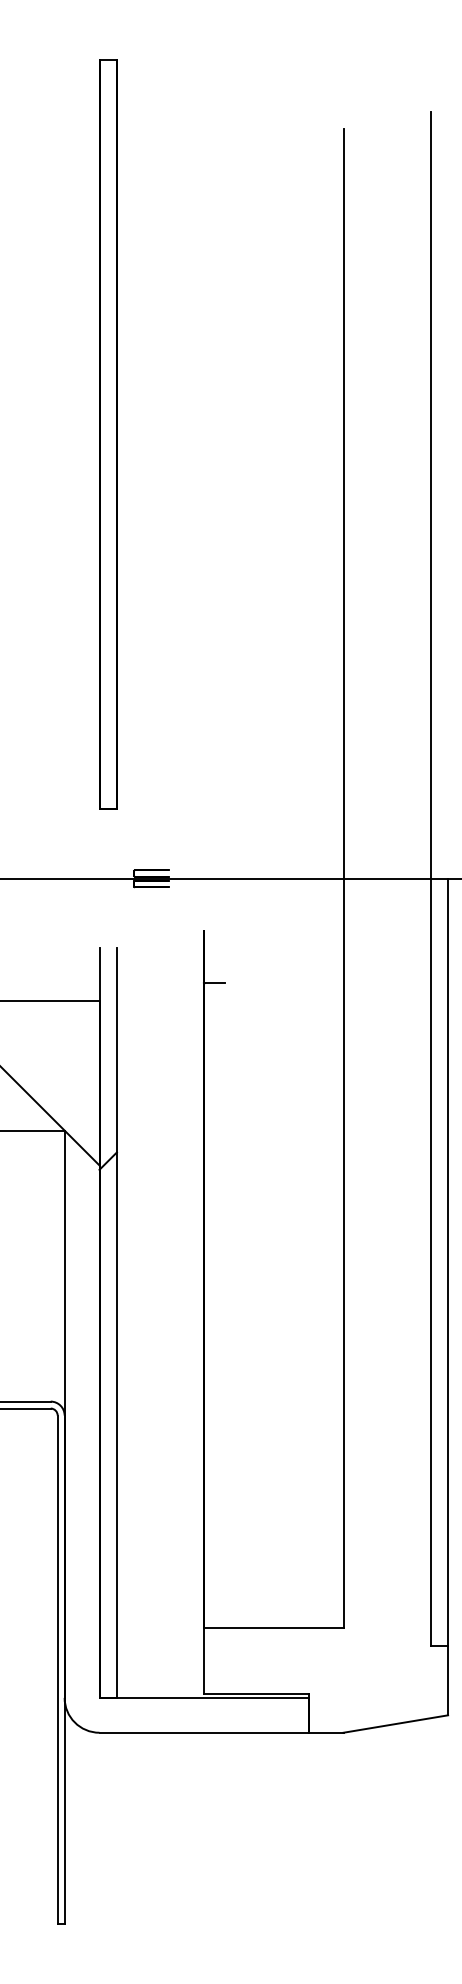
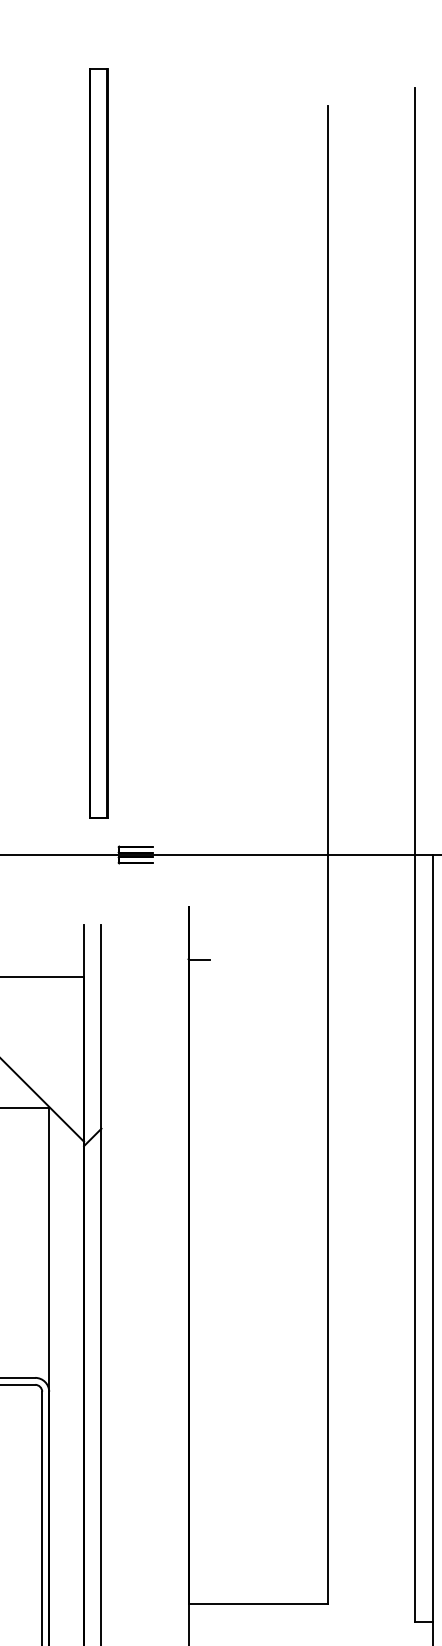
part: (108, 434) -> (99, 443), moved

